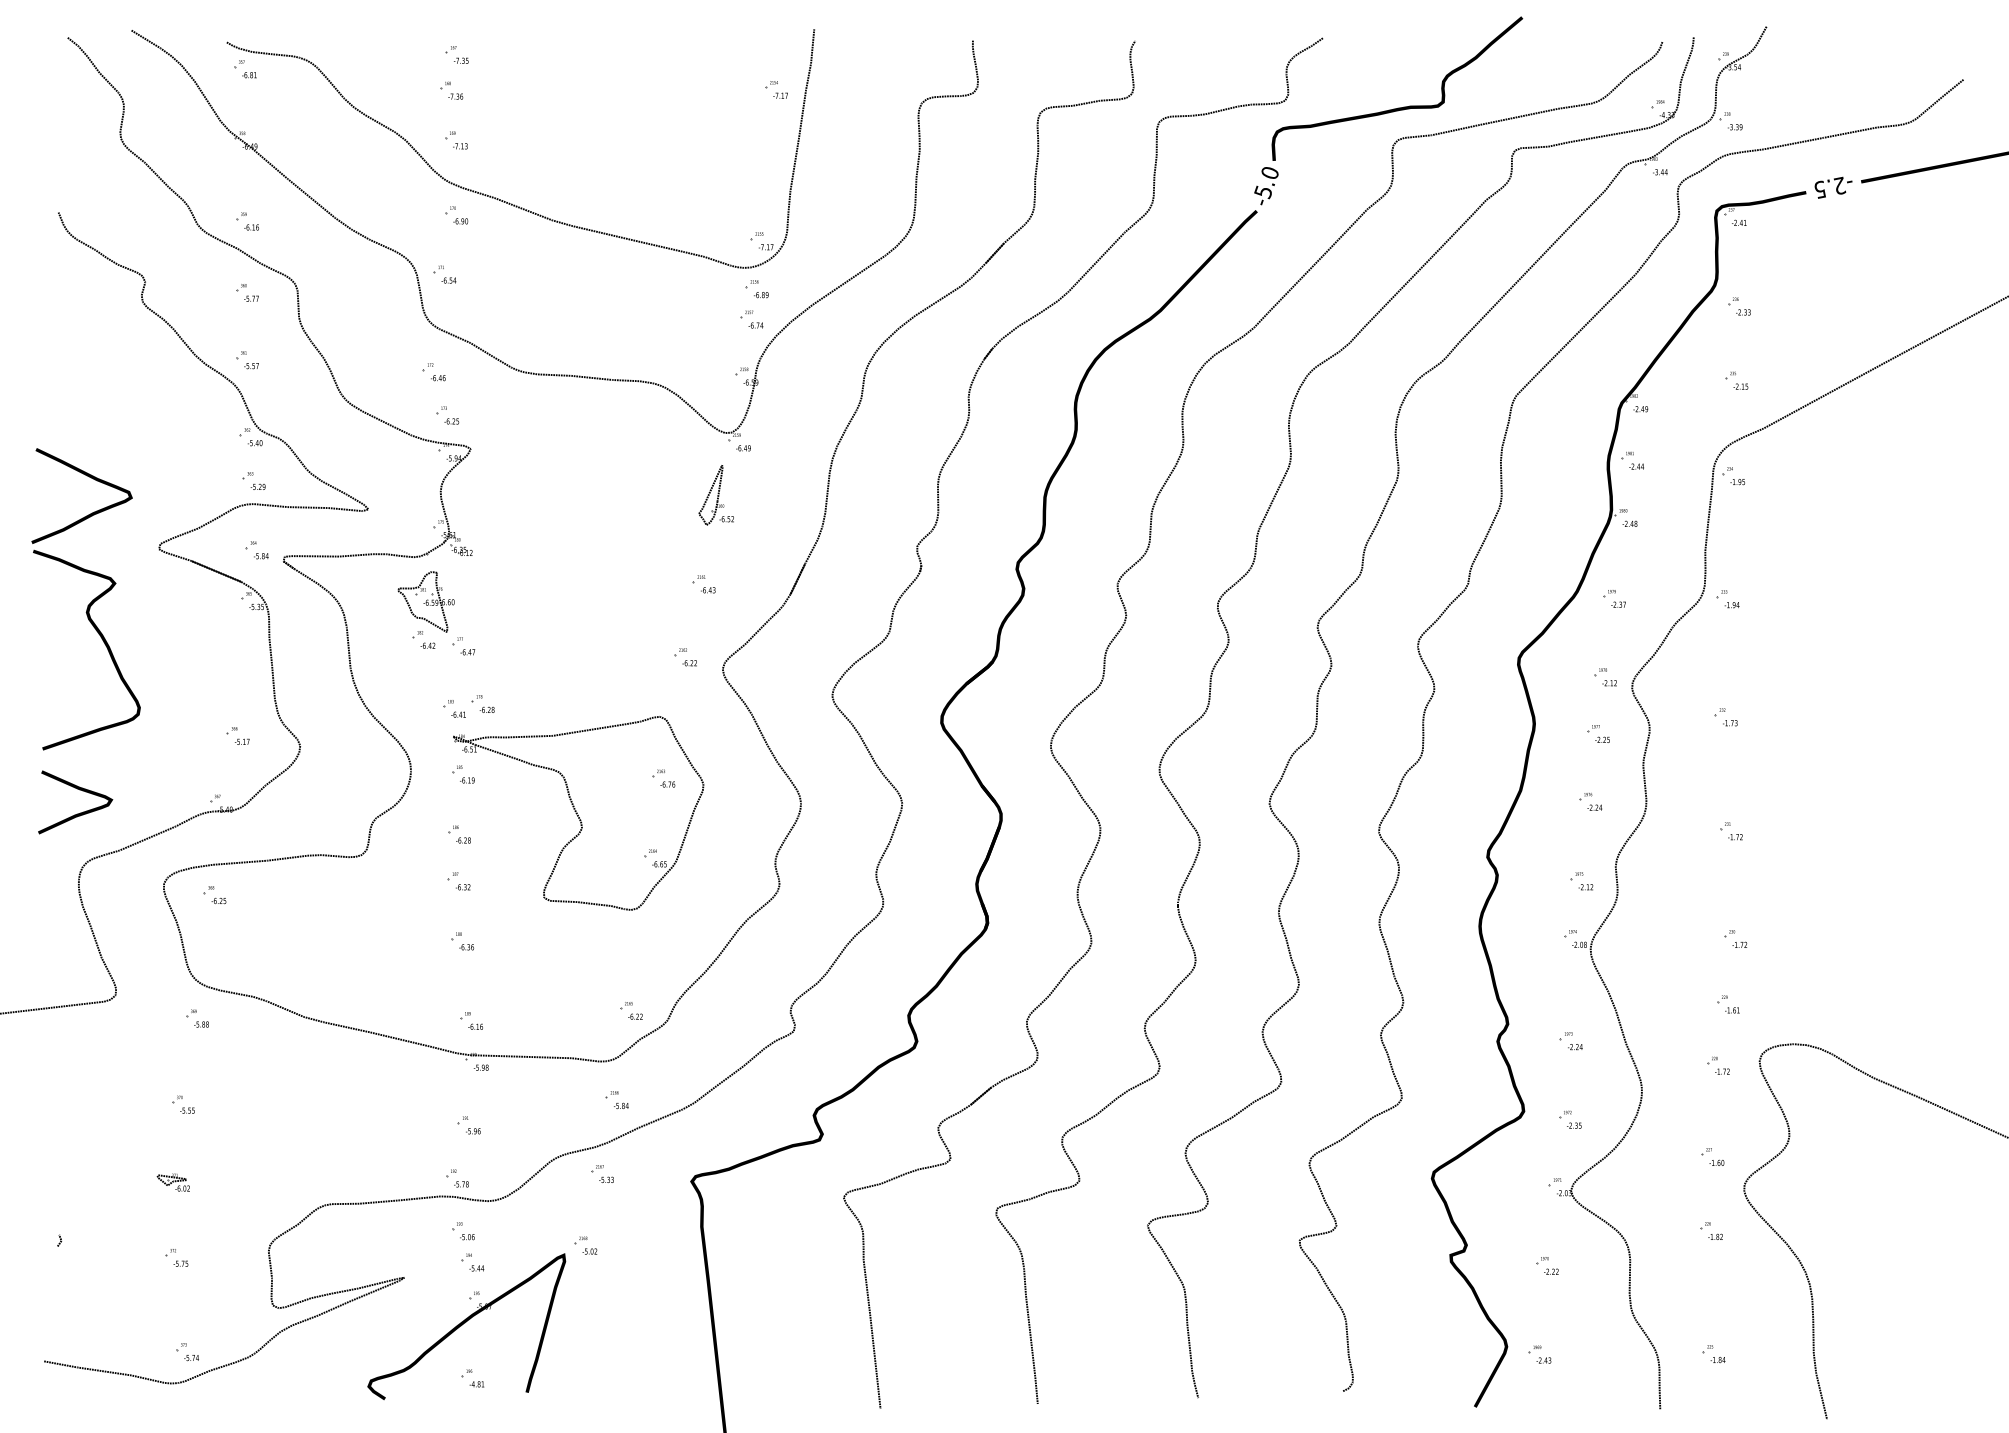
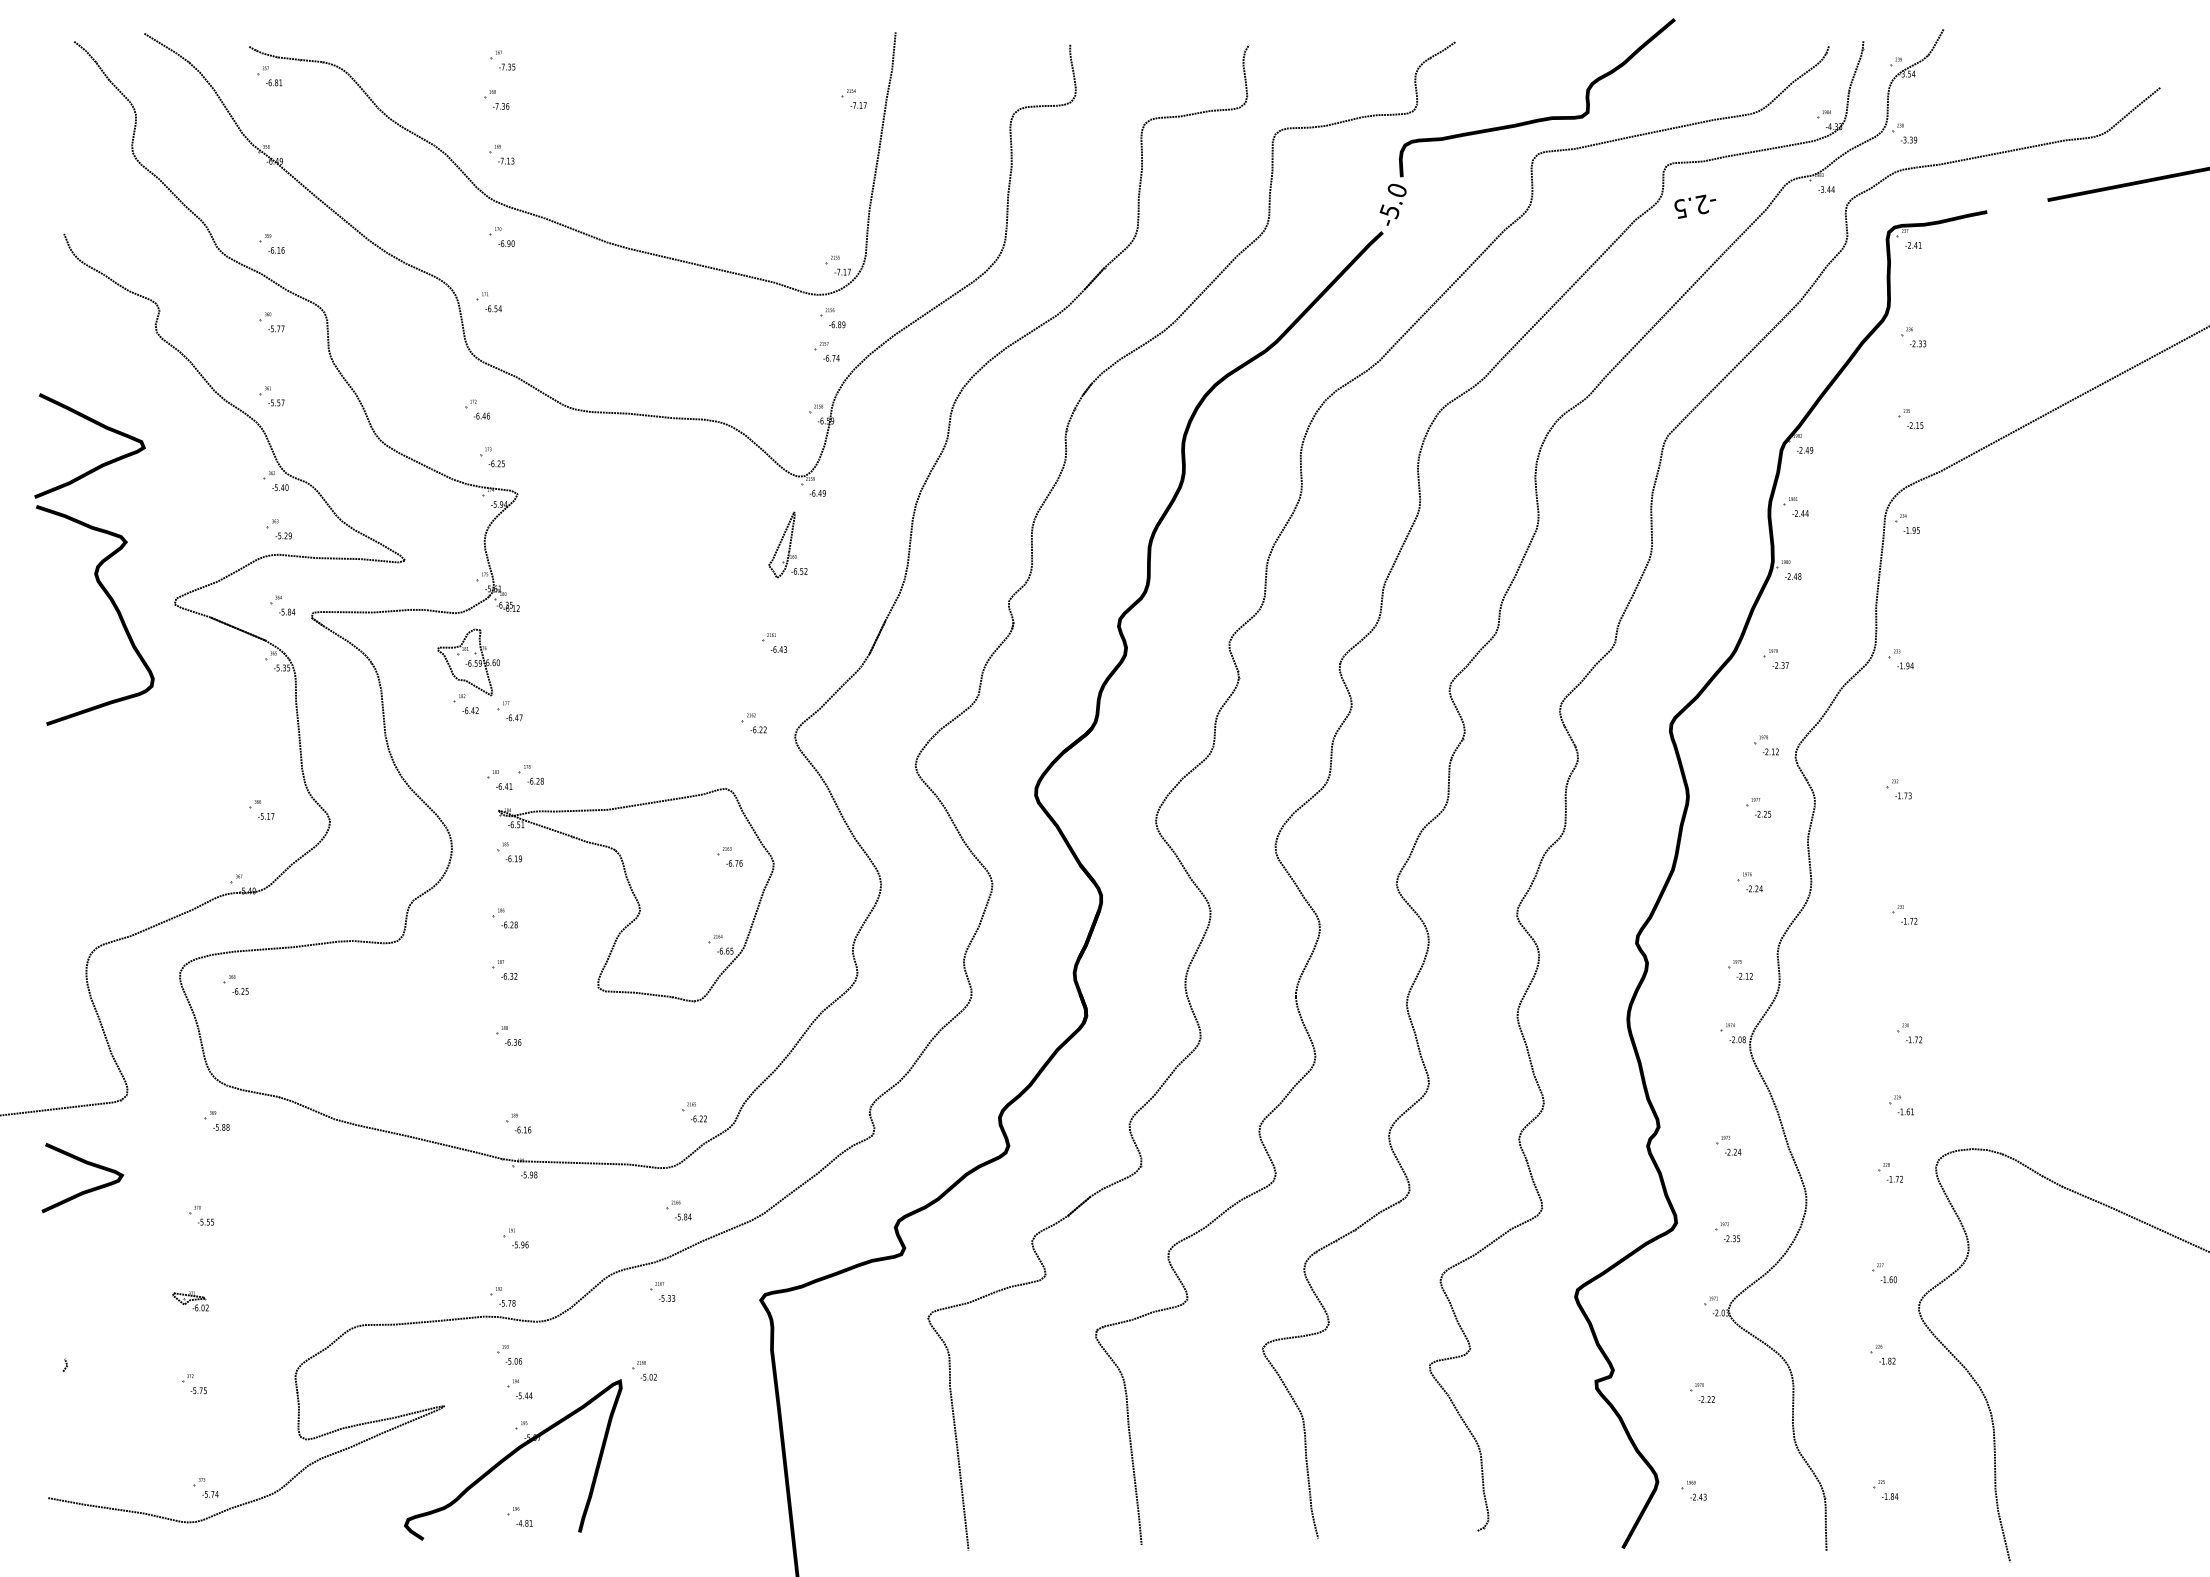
text: (1833, 187) -> (1695, 206), moved
part: (86, 599) -> (94, 559), moved
curve: (78, 812) -> (86, 1189), moved

